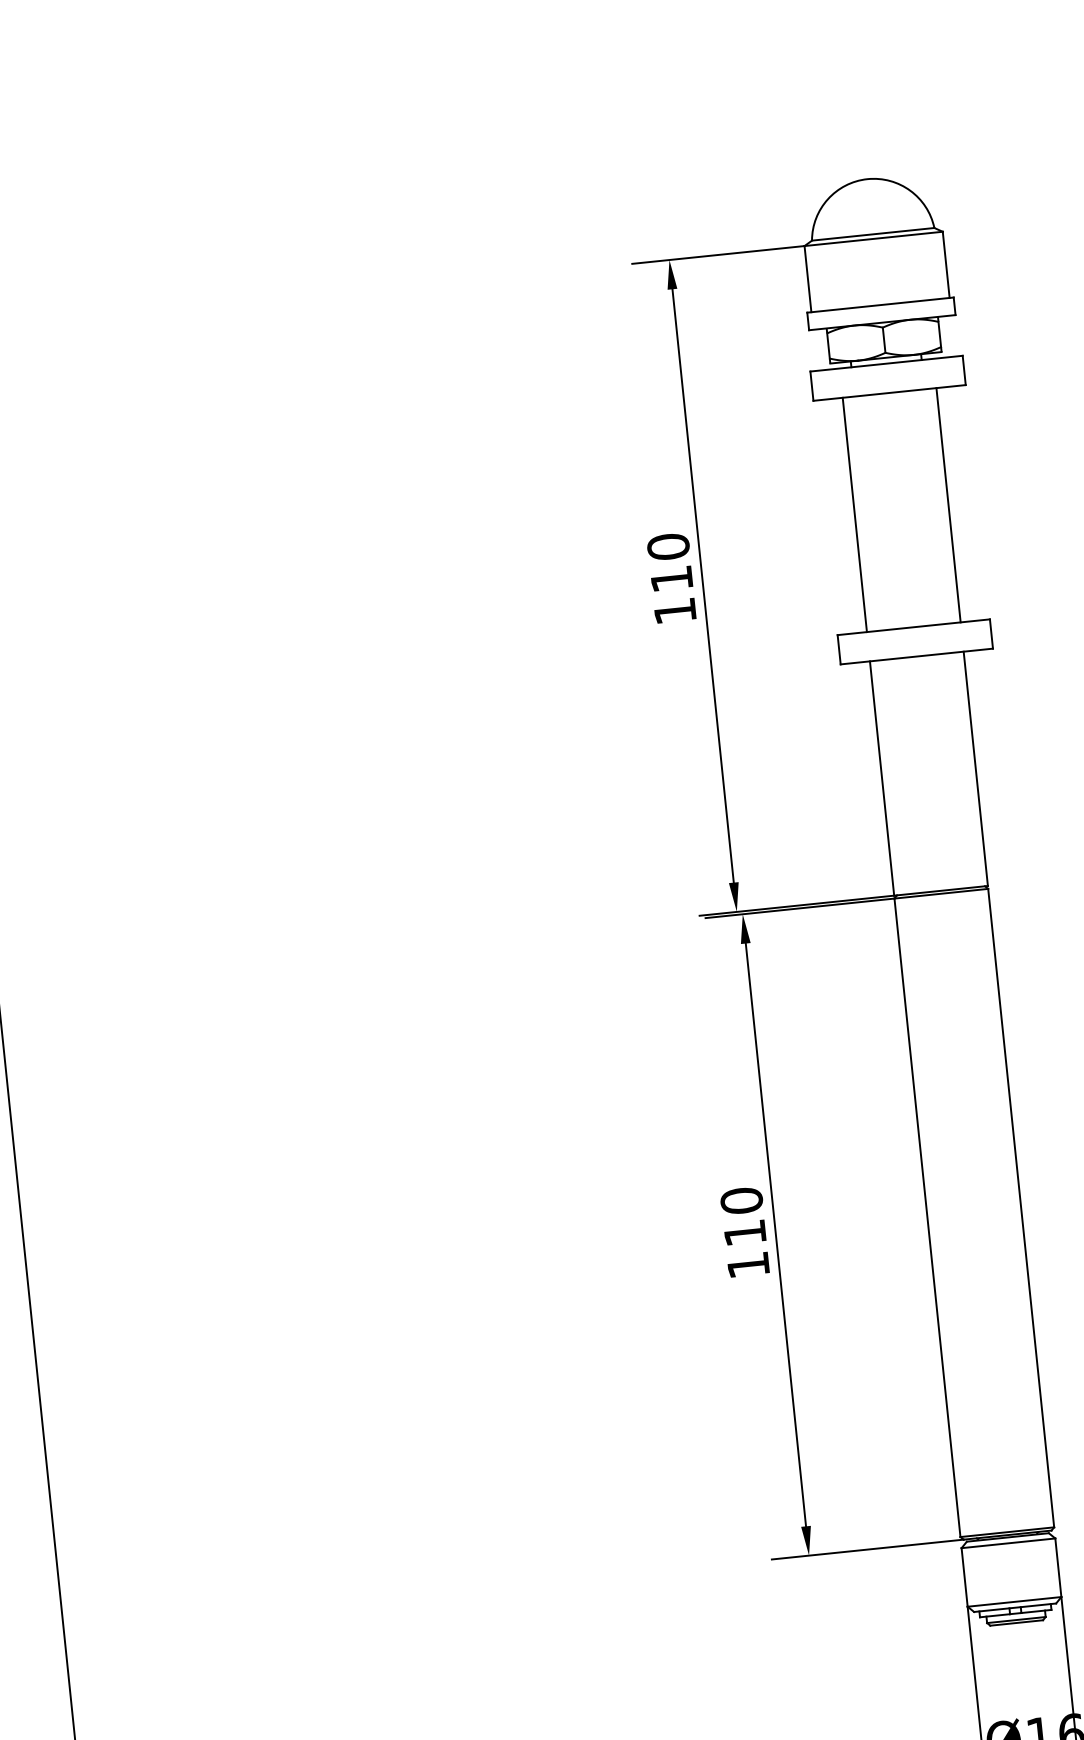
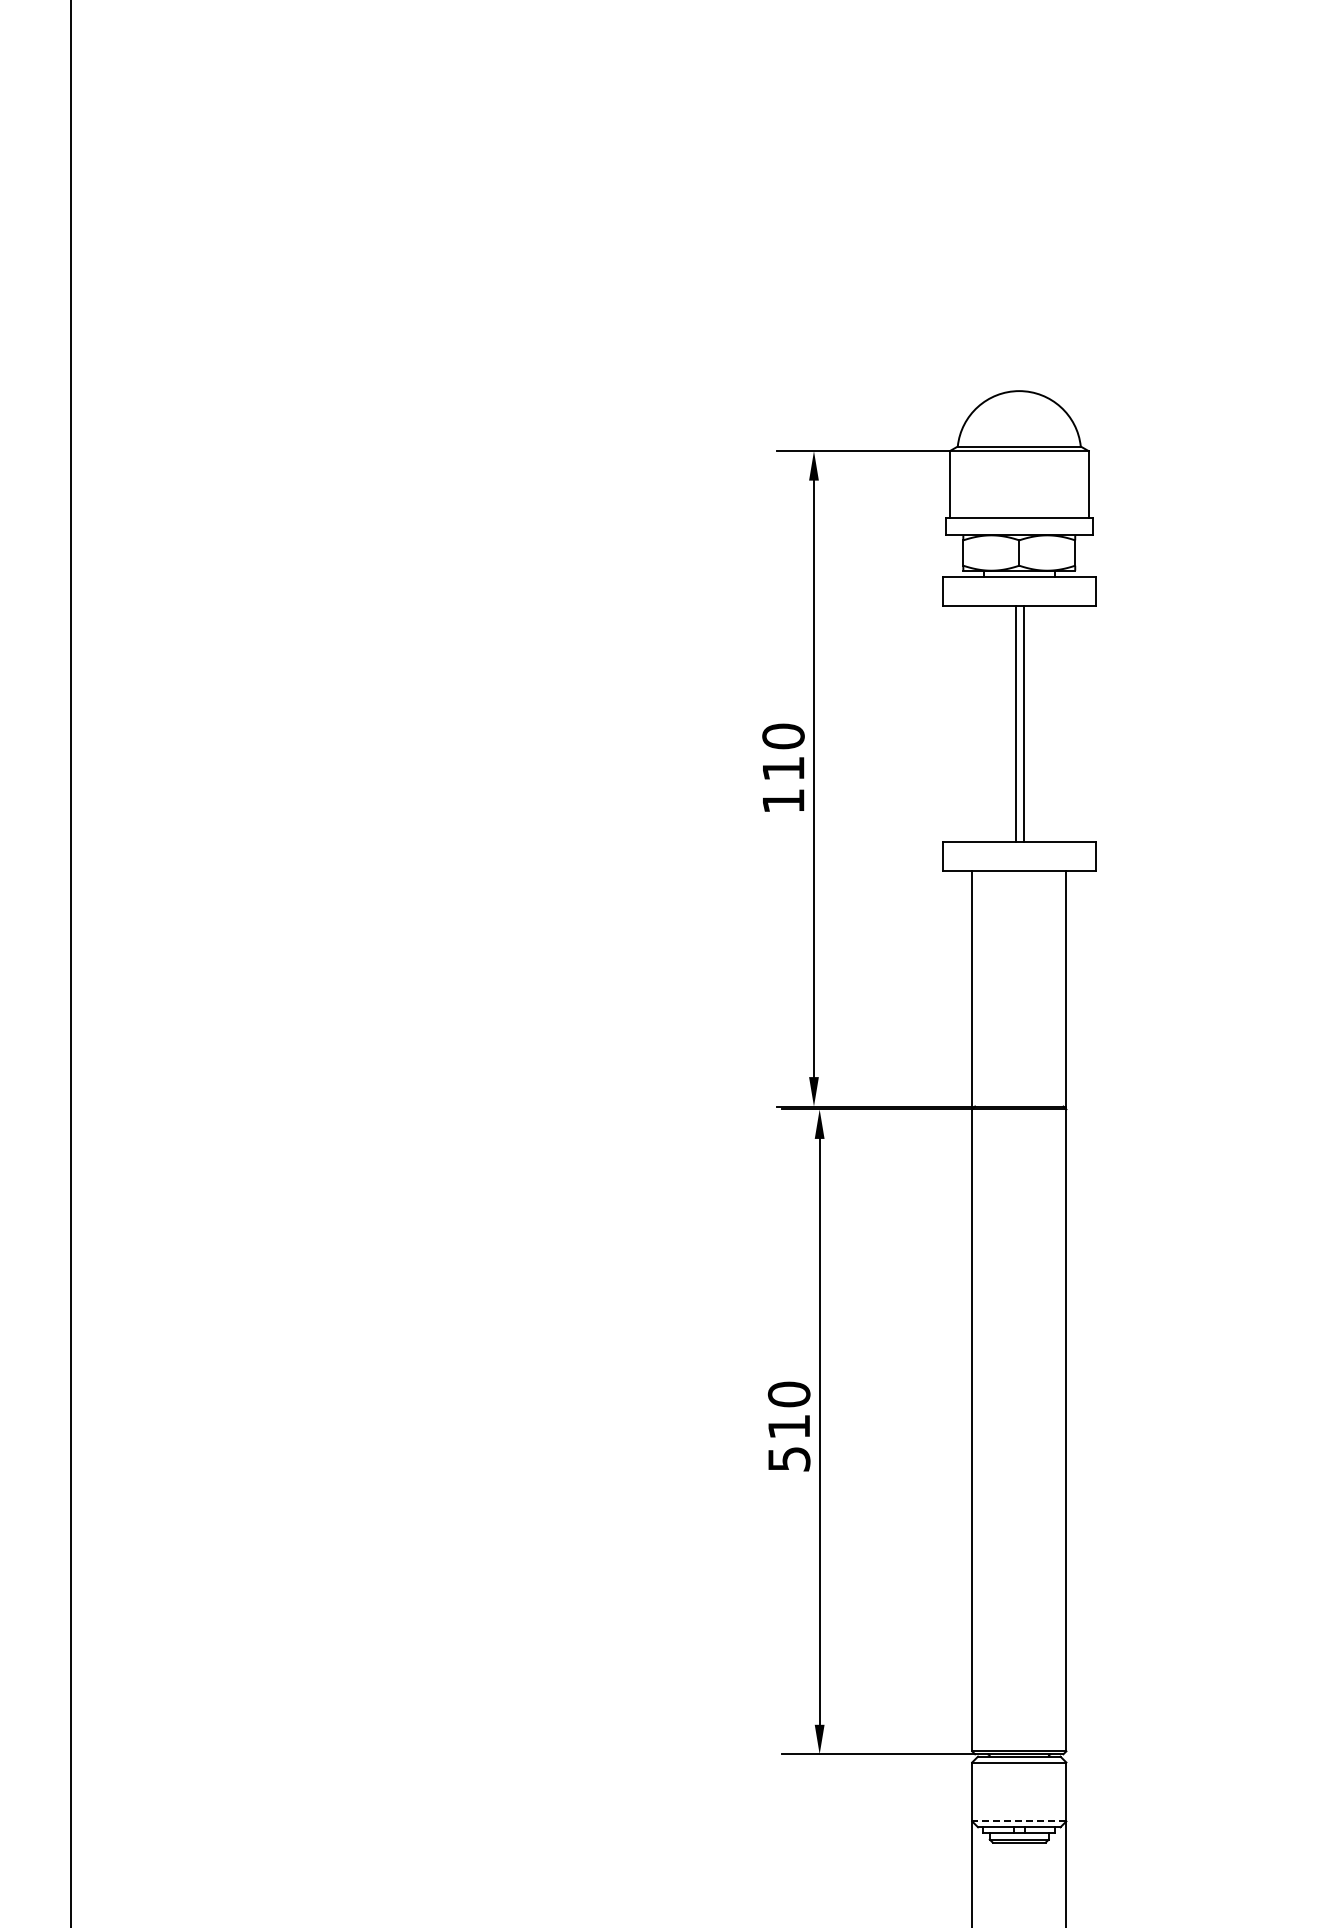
line: (948, 504) -> (1016, 723), moved
line: (855, 514) -> (1024, 723), moved
text: (748, 1265) -> (789, 1459), 110 -> 510
line: (1013, 1602) -> (1018, 1821), solid -> dashed

